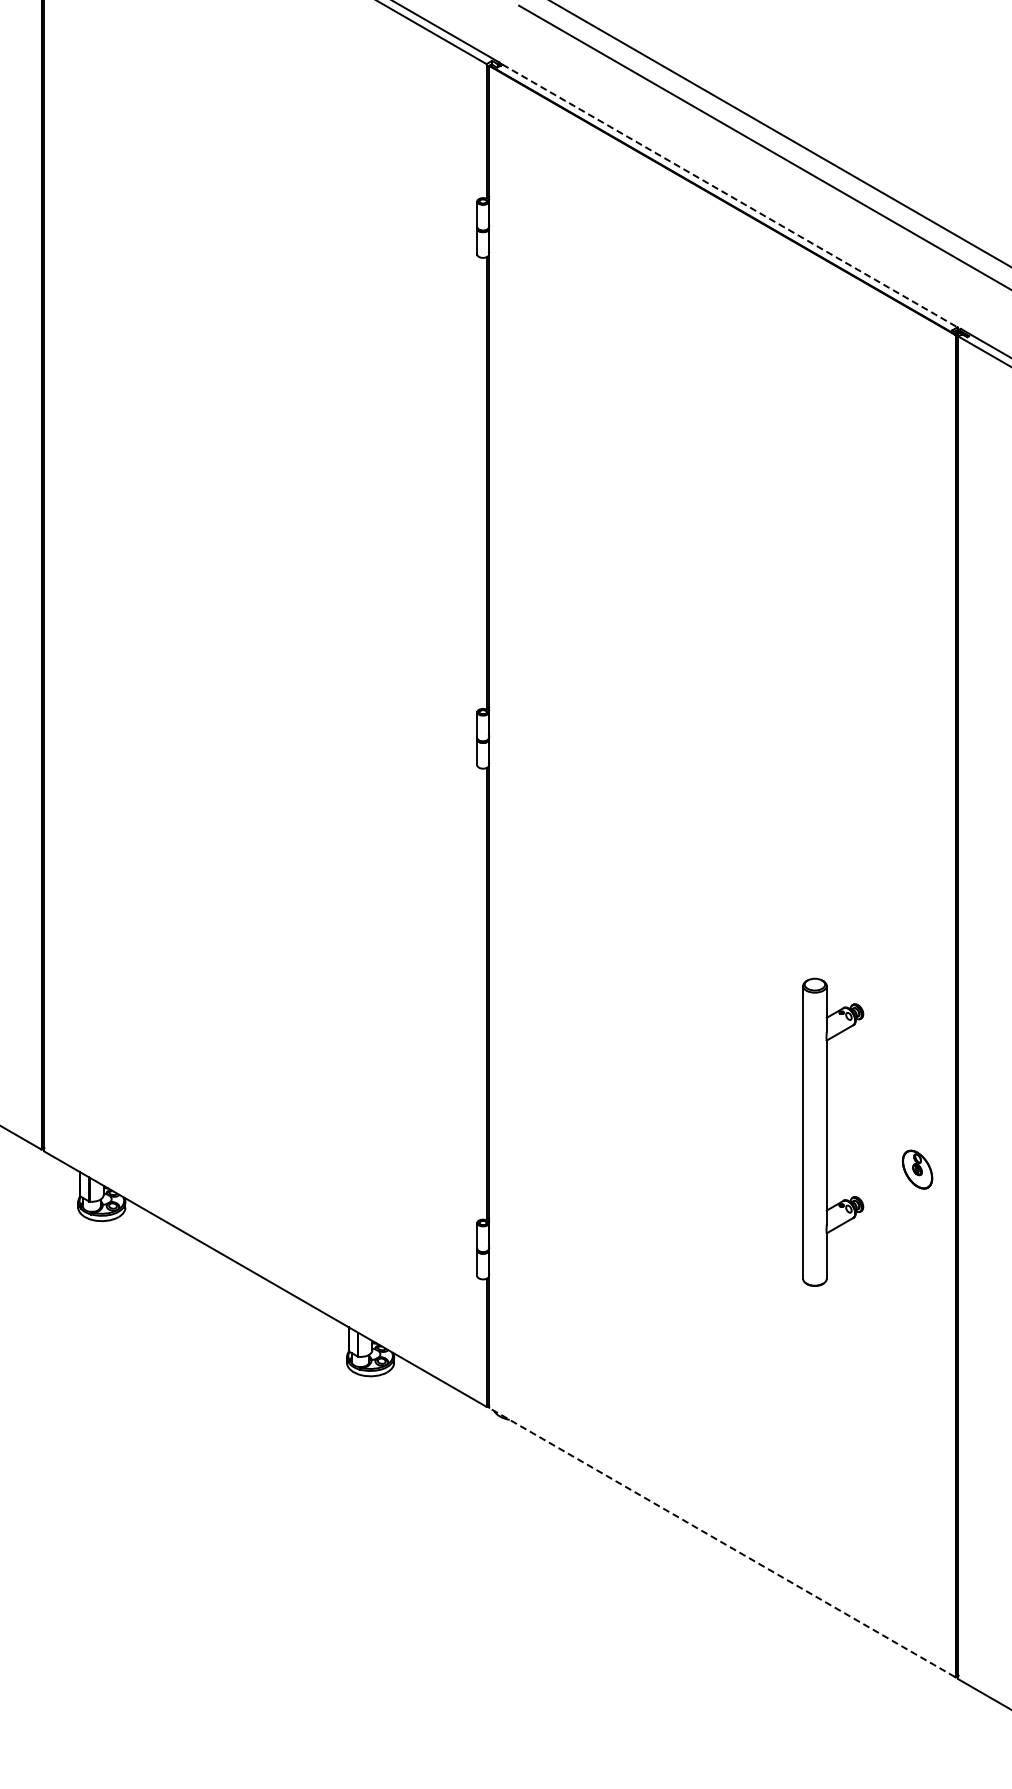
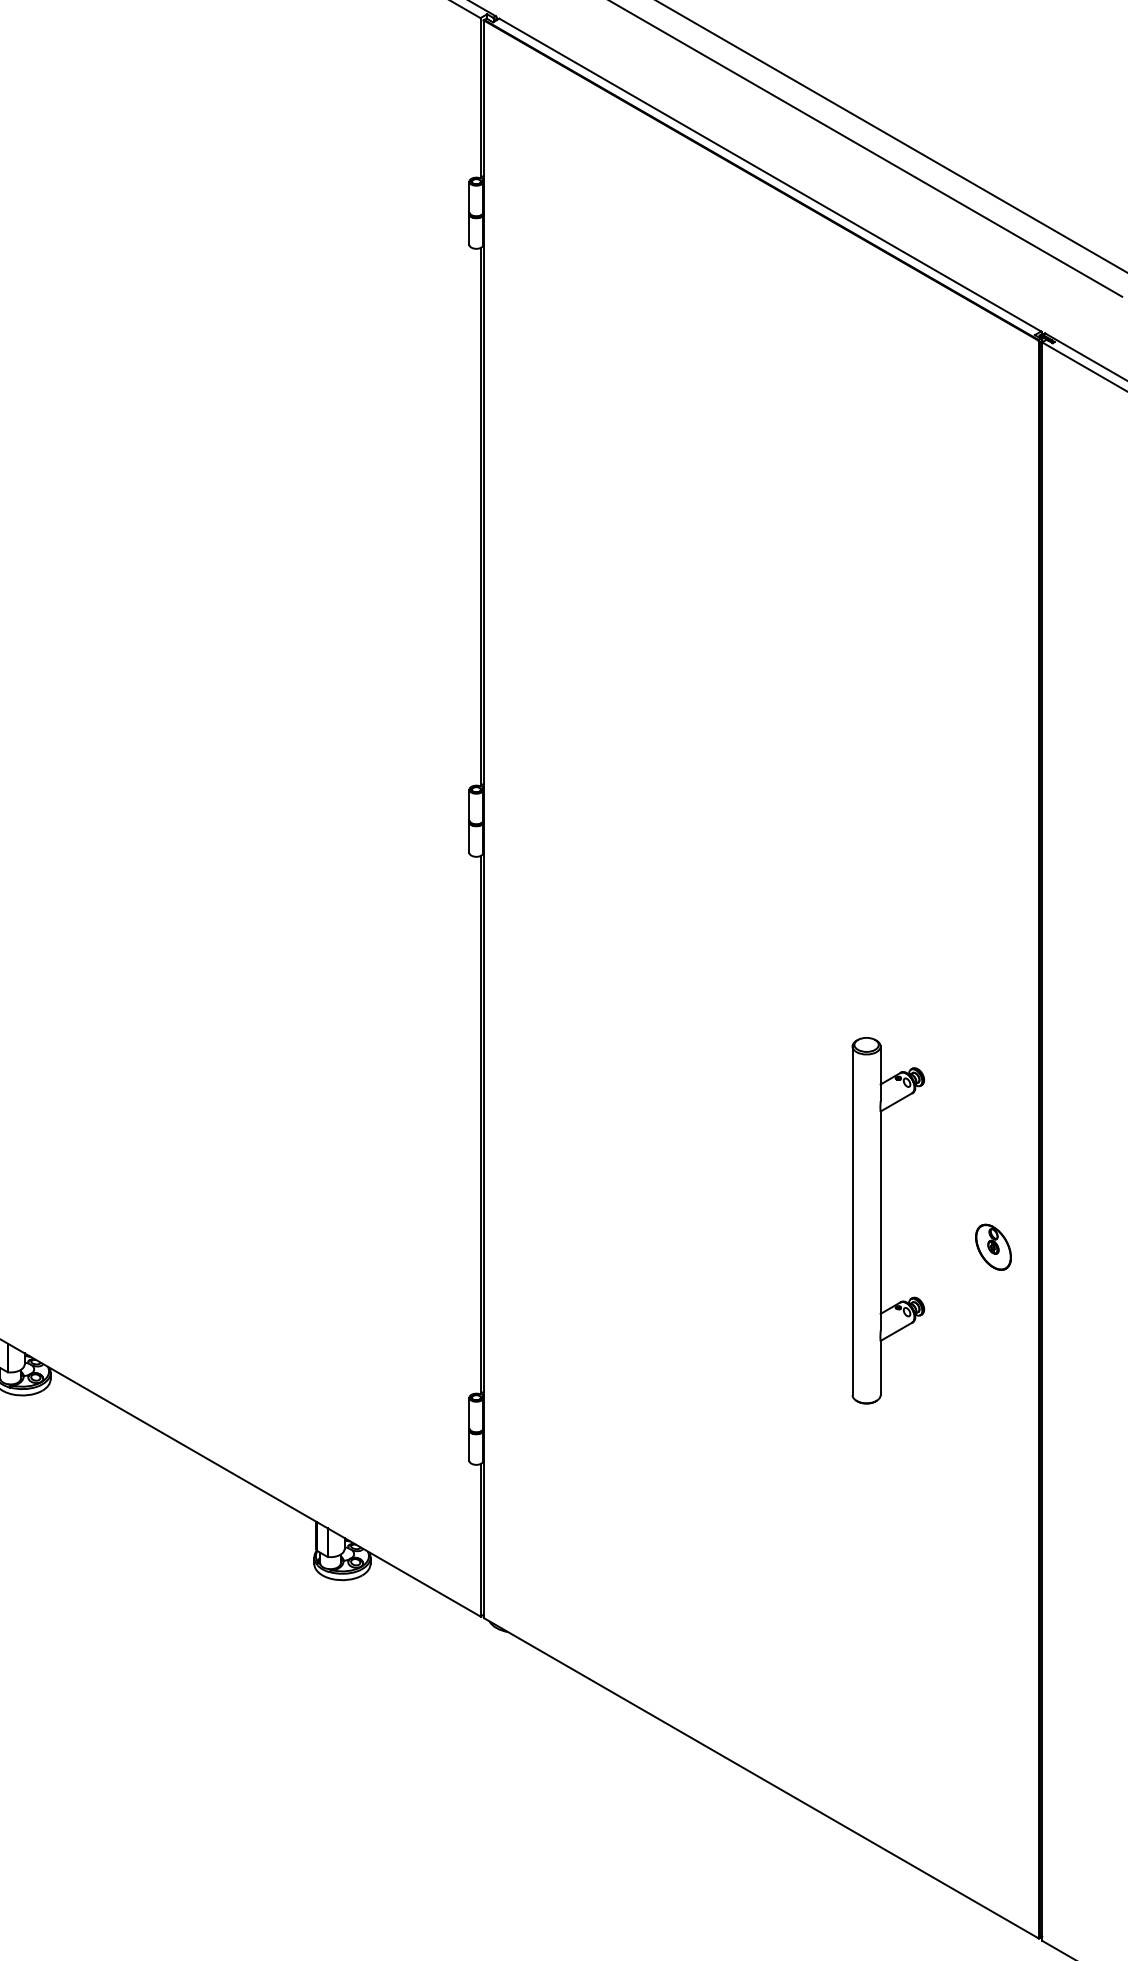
line: (730, 195) -> (770, 174), dashed -> solid
part: (833, 1131) -> (888, 1219), moved
part: (917, 1169) -> (993, 1247), moved
line: (722, 1542) -> (761, 1778), dashed -> solid

